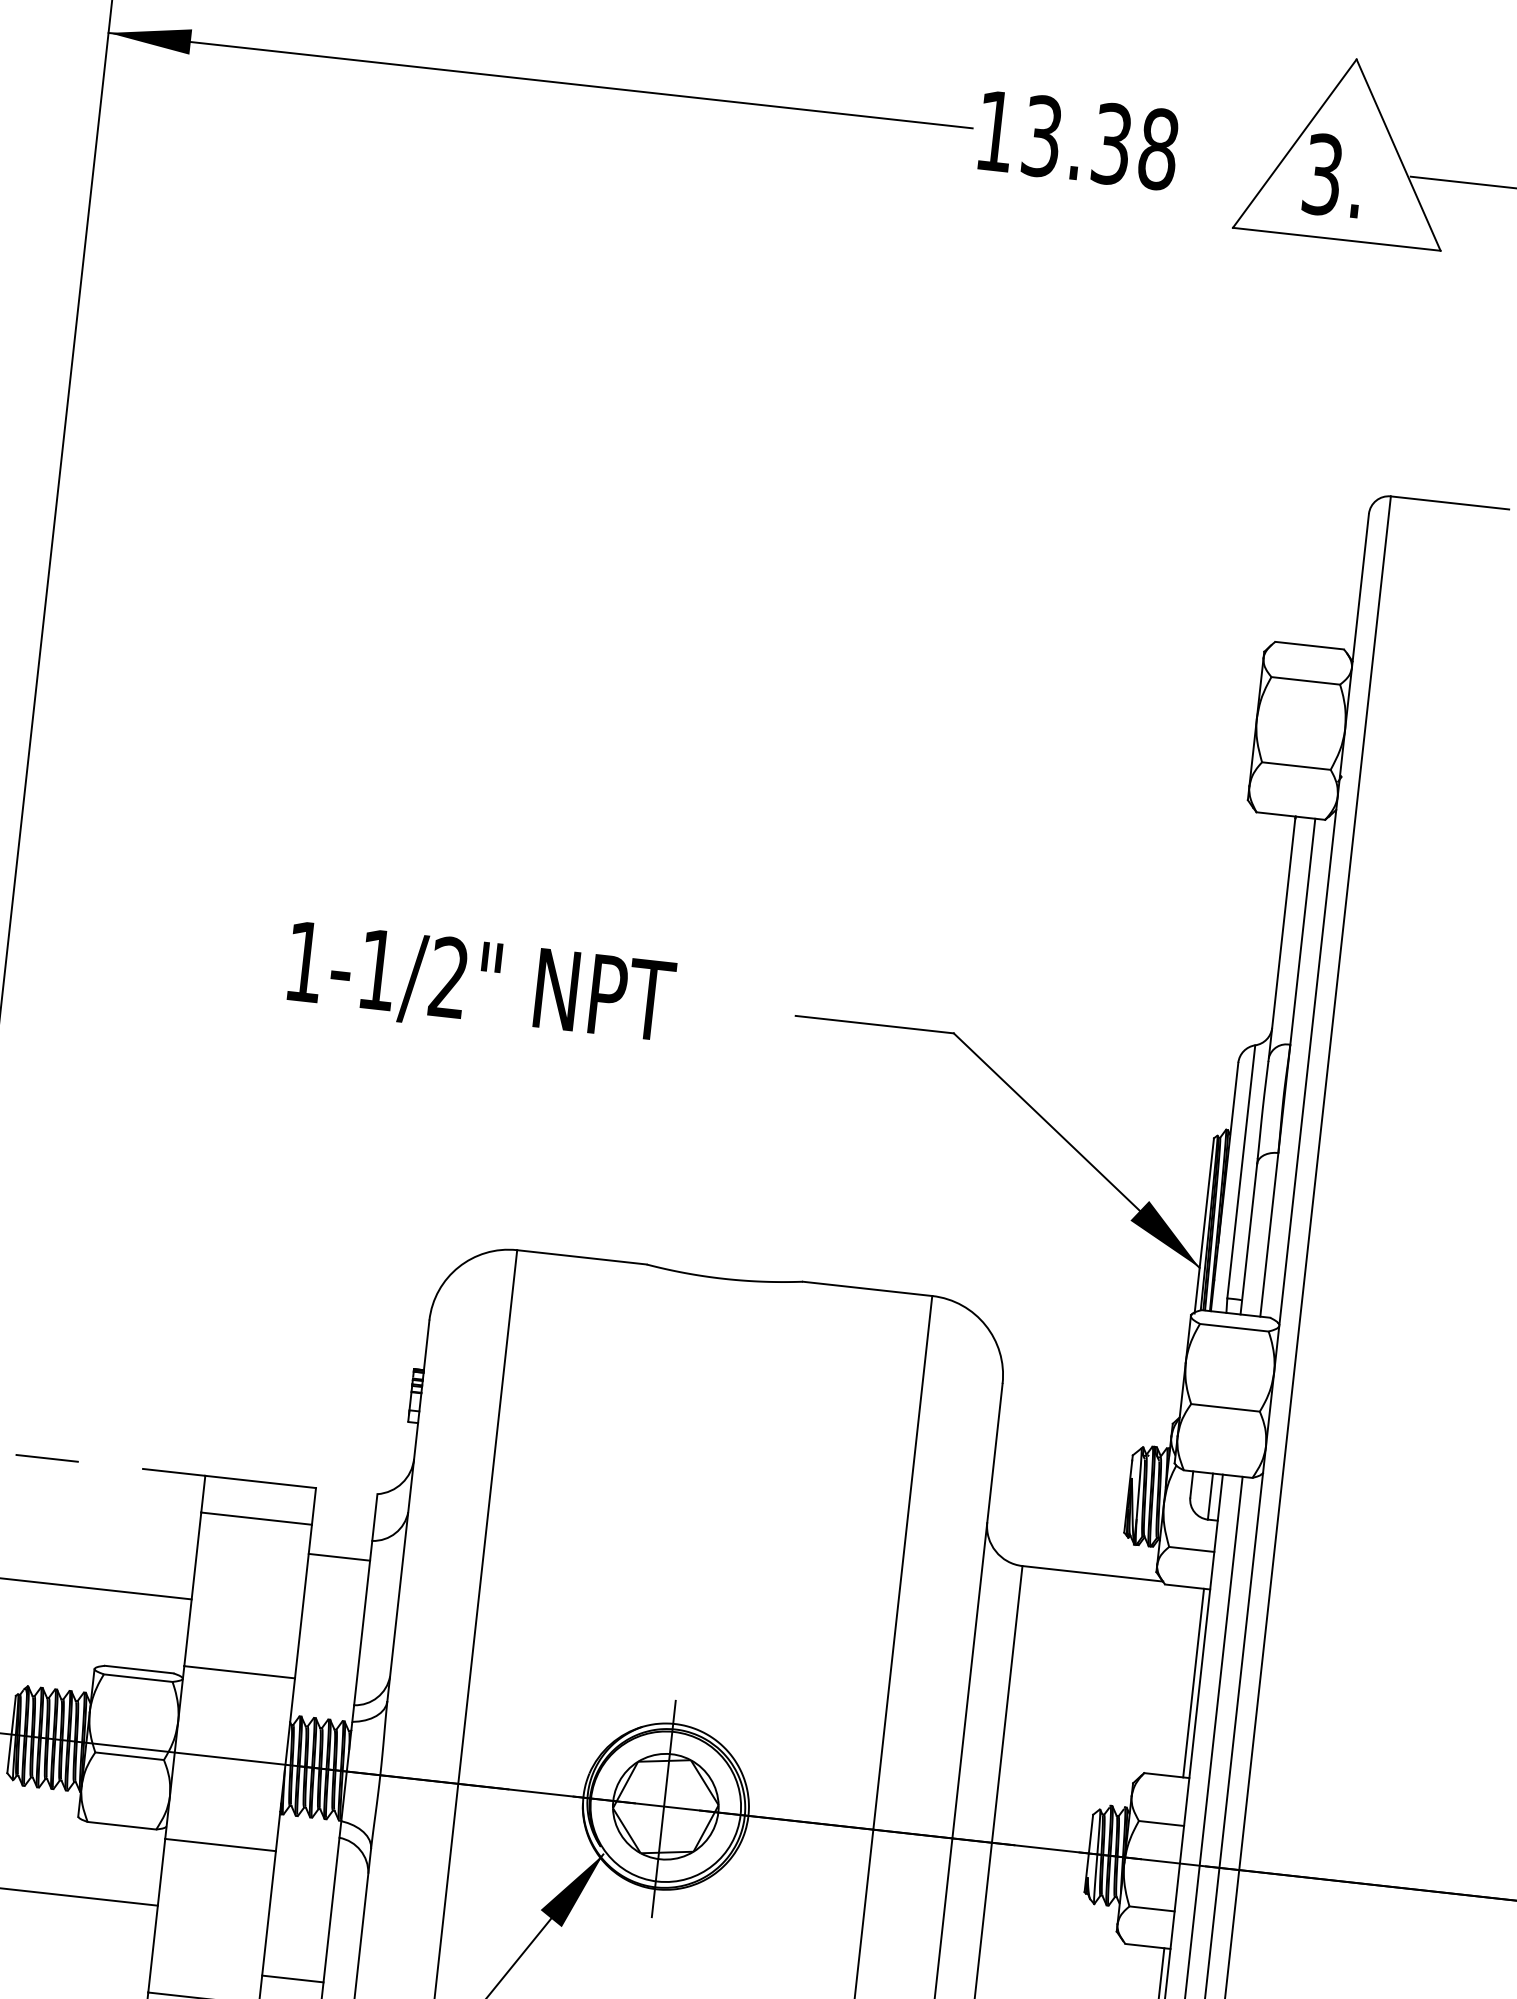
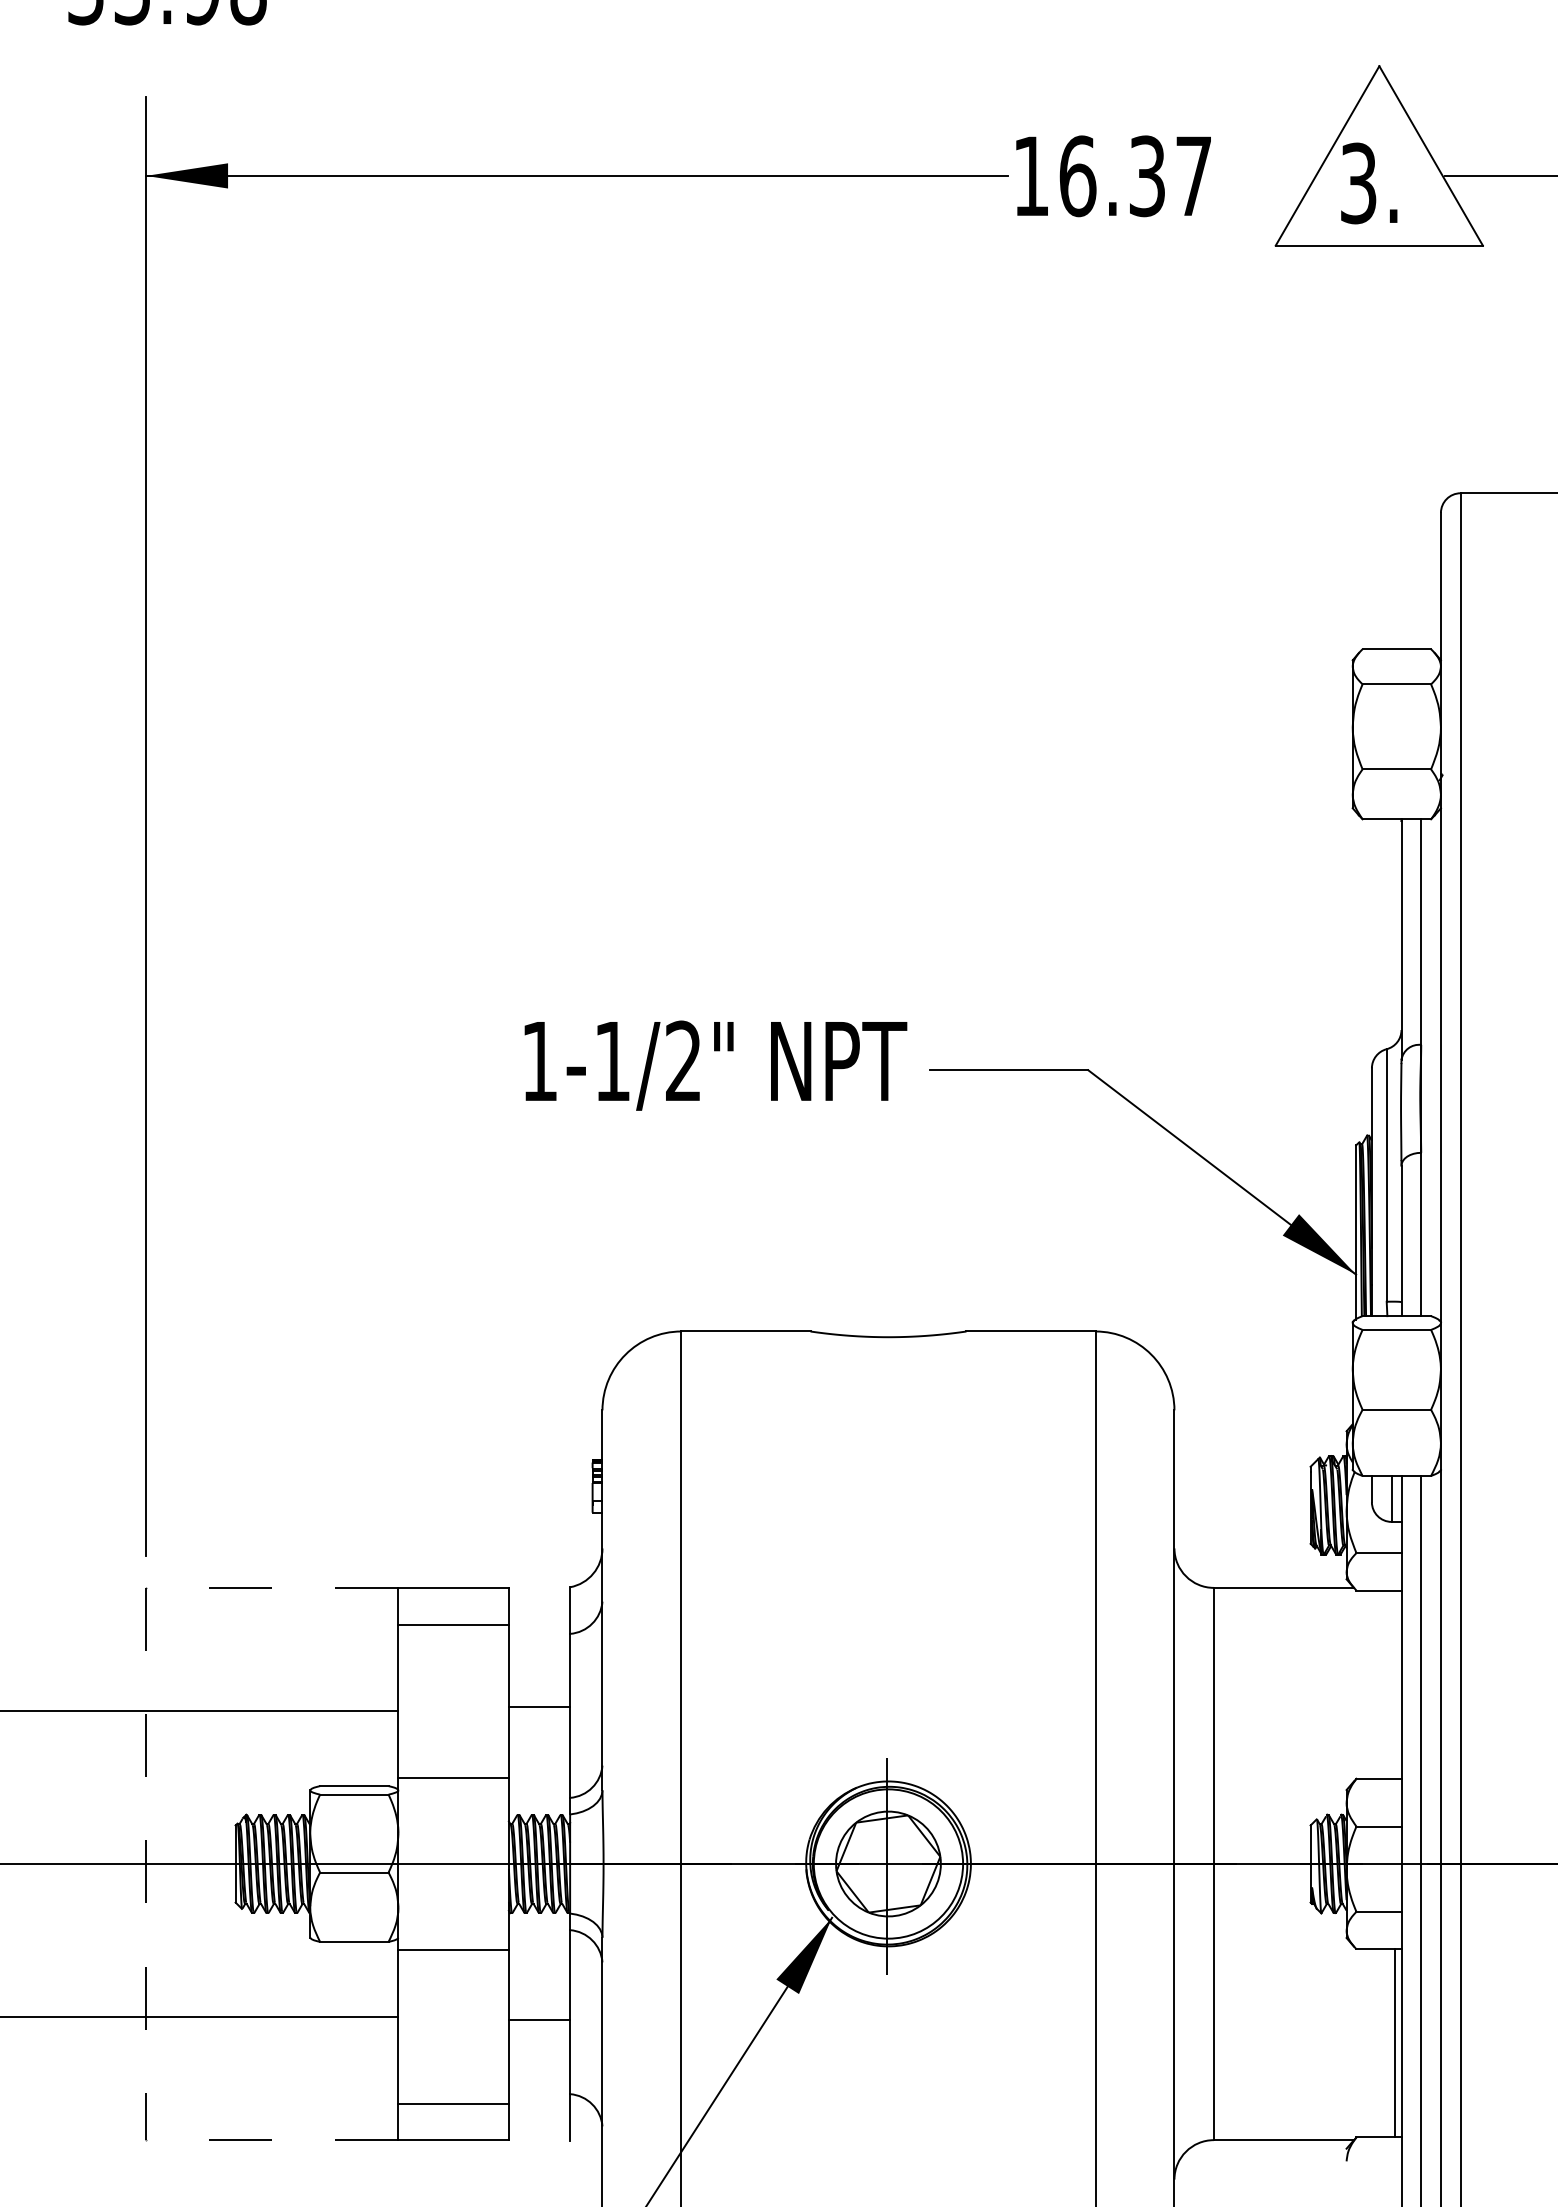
text: (1100, 143) -> (1135, 176), 13.38 -> 16.37
text: (480, 985) -> (715, 1065), moved
line: (339, 1557) -> (539, 1706), moved
line: (1193, 1682) -> (1395, 1684), removed
line: (292, 1979) -> (539, 2020), moved

